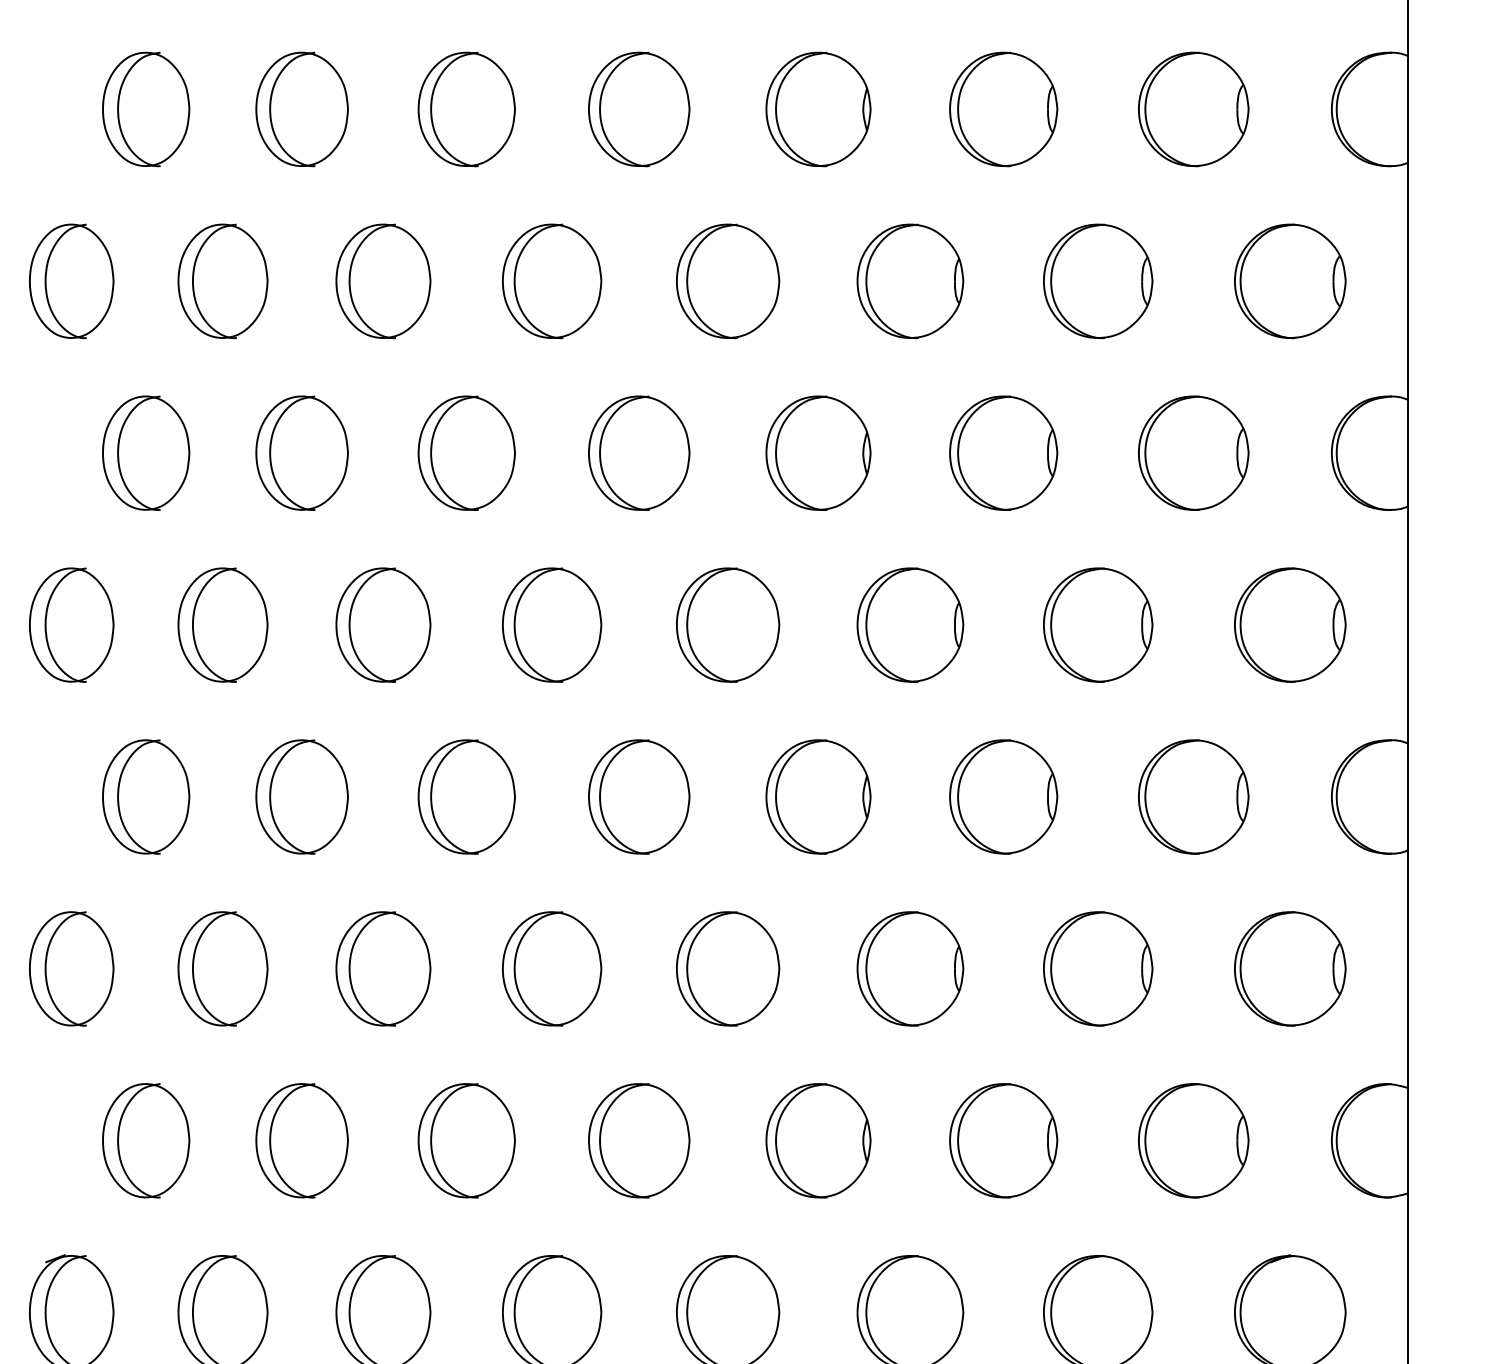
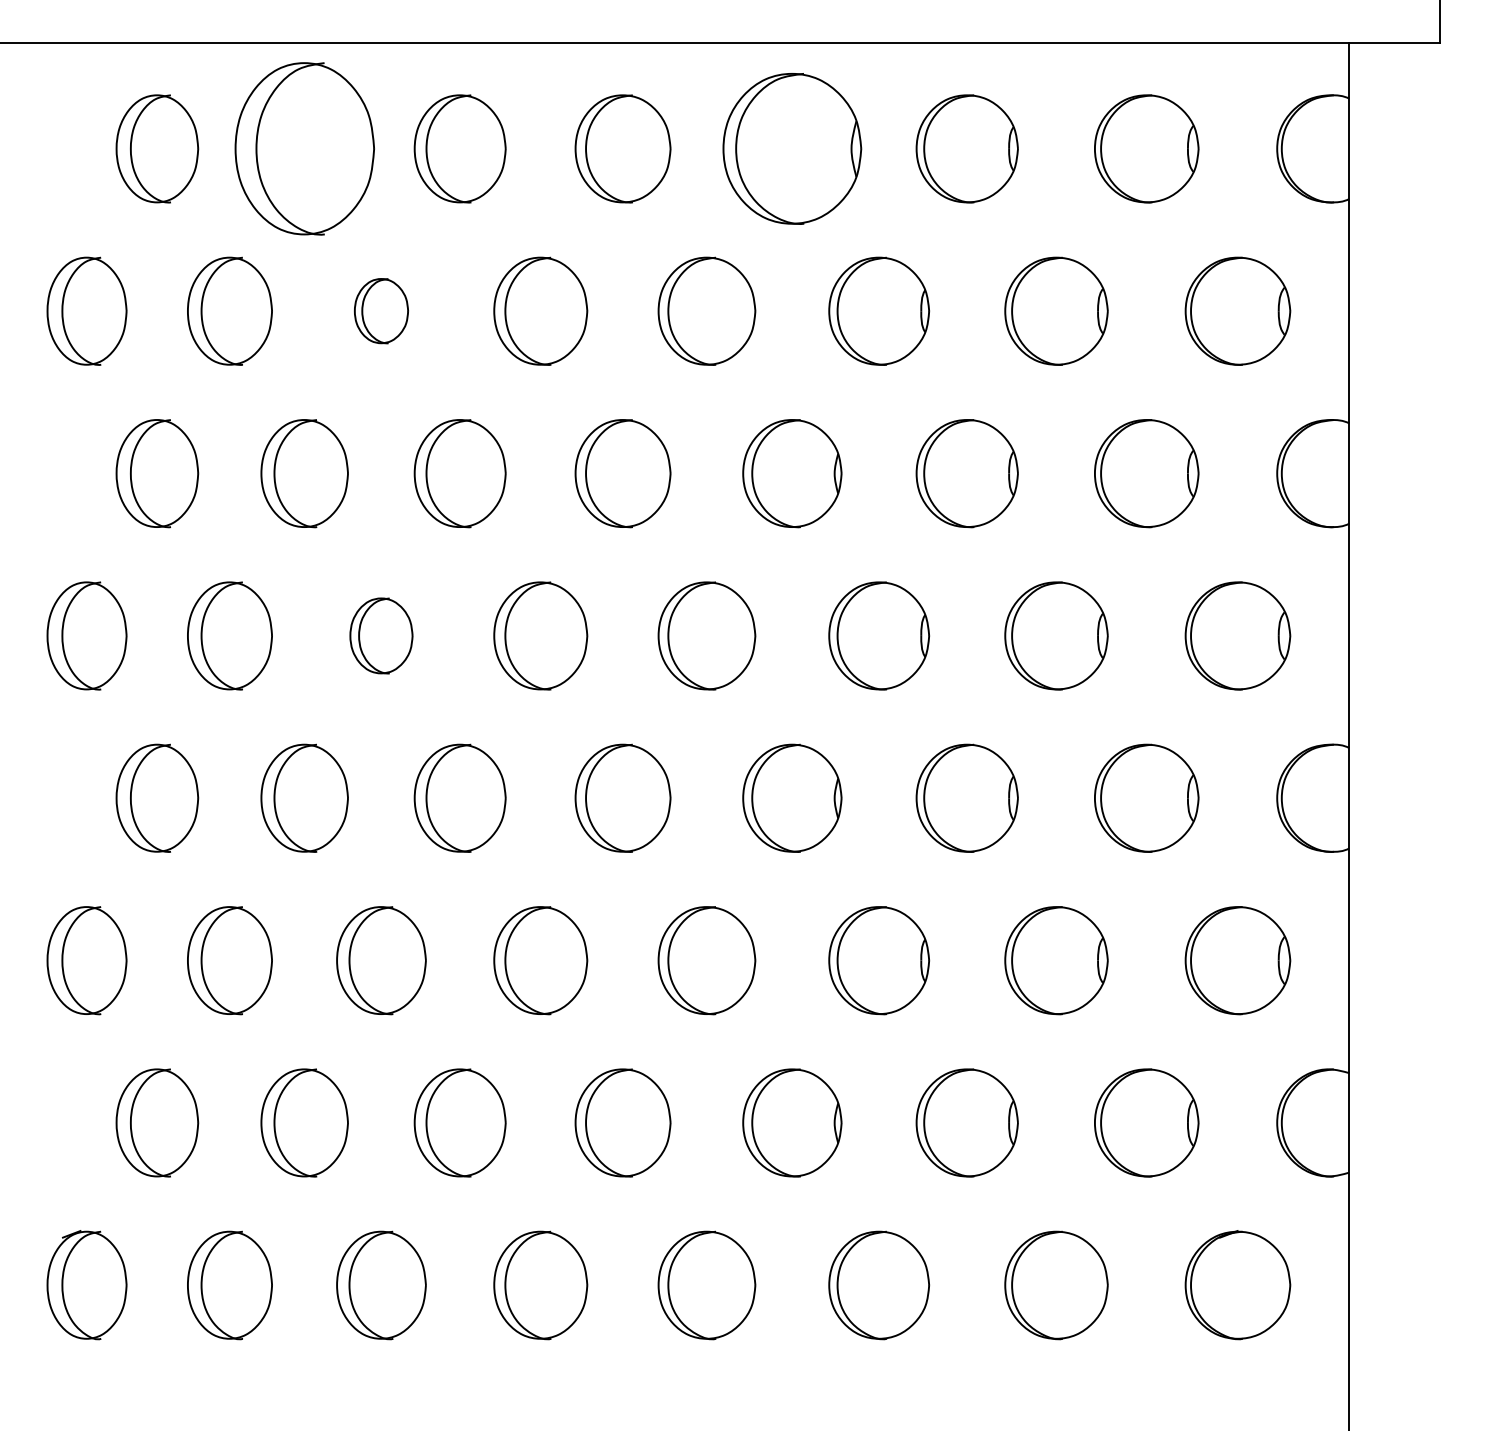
part: (301, 109) -> (304, 148), size x1.6
part: (818, 109) -> (792, 148), size x1.4
part: (383, 280) -> (381, 310), size x0.6
part: (383, 624) -> (381, 635), size x0.7

